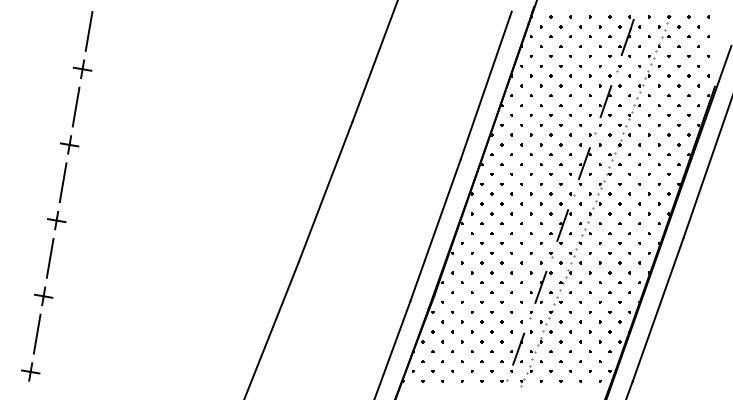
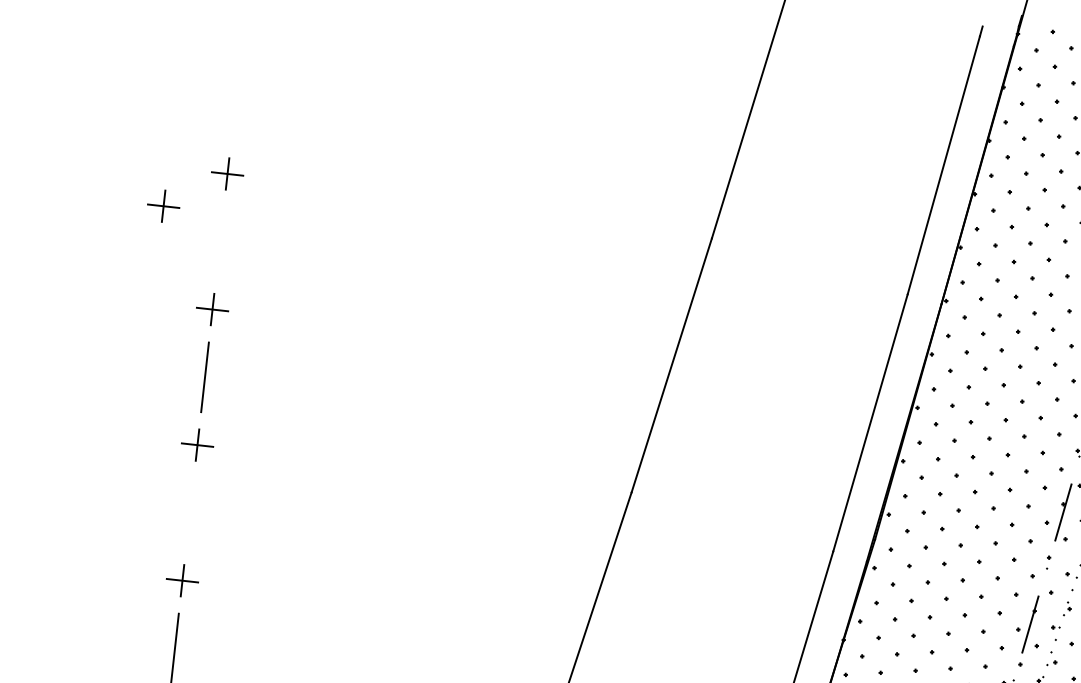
line: (88, 31) -> (234, 106), removed
part: (45, 84) -> (163, 204), added
line: (75, 106) -> (218, 240), removed
line: (49, 258) -> (188, 513), removed

